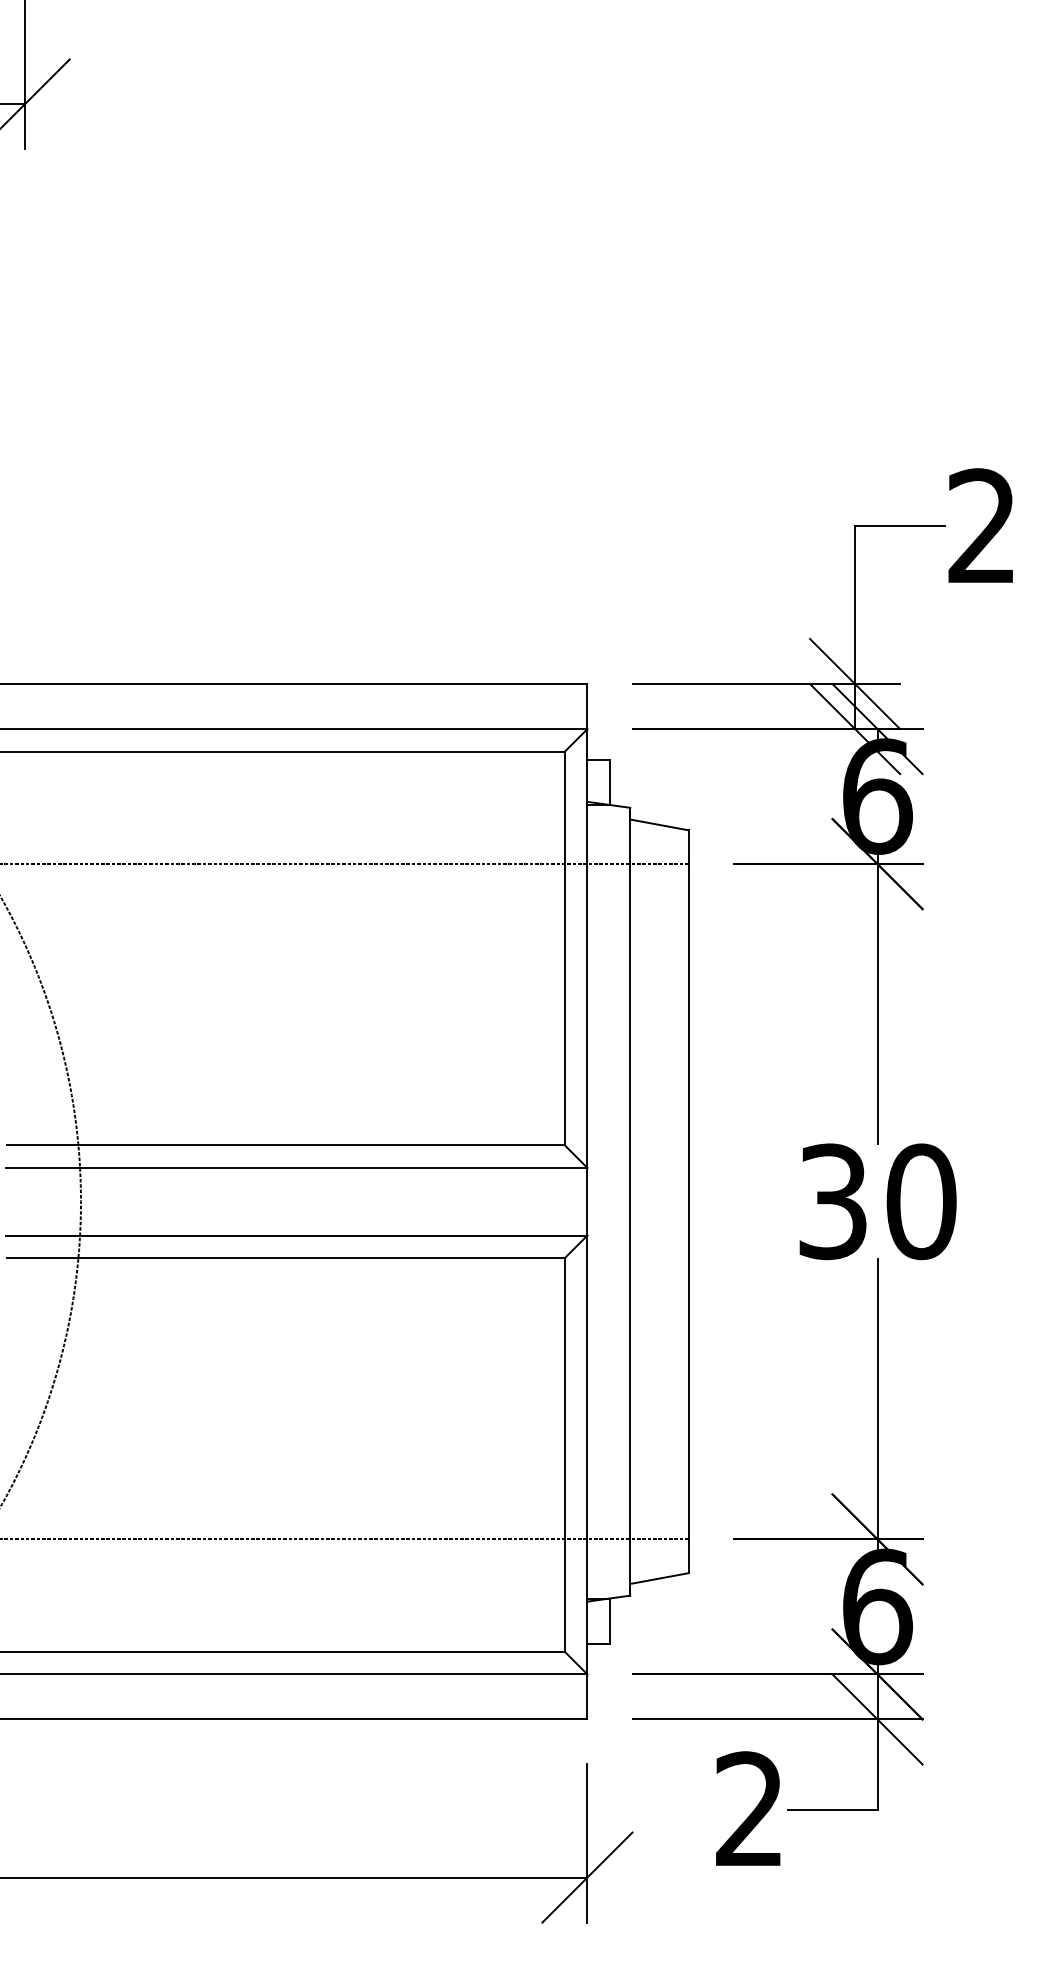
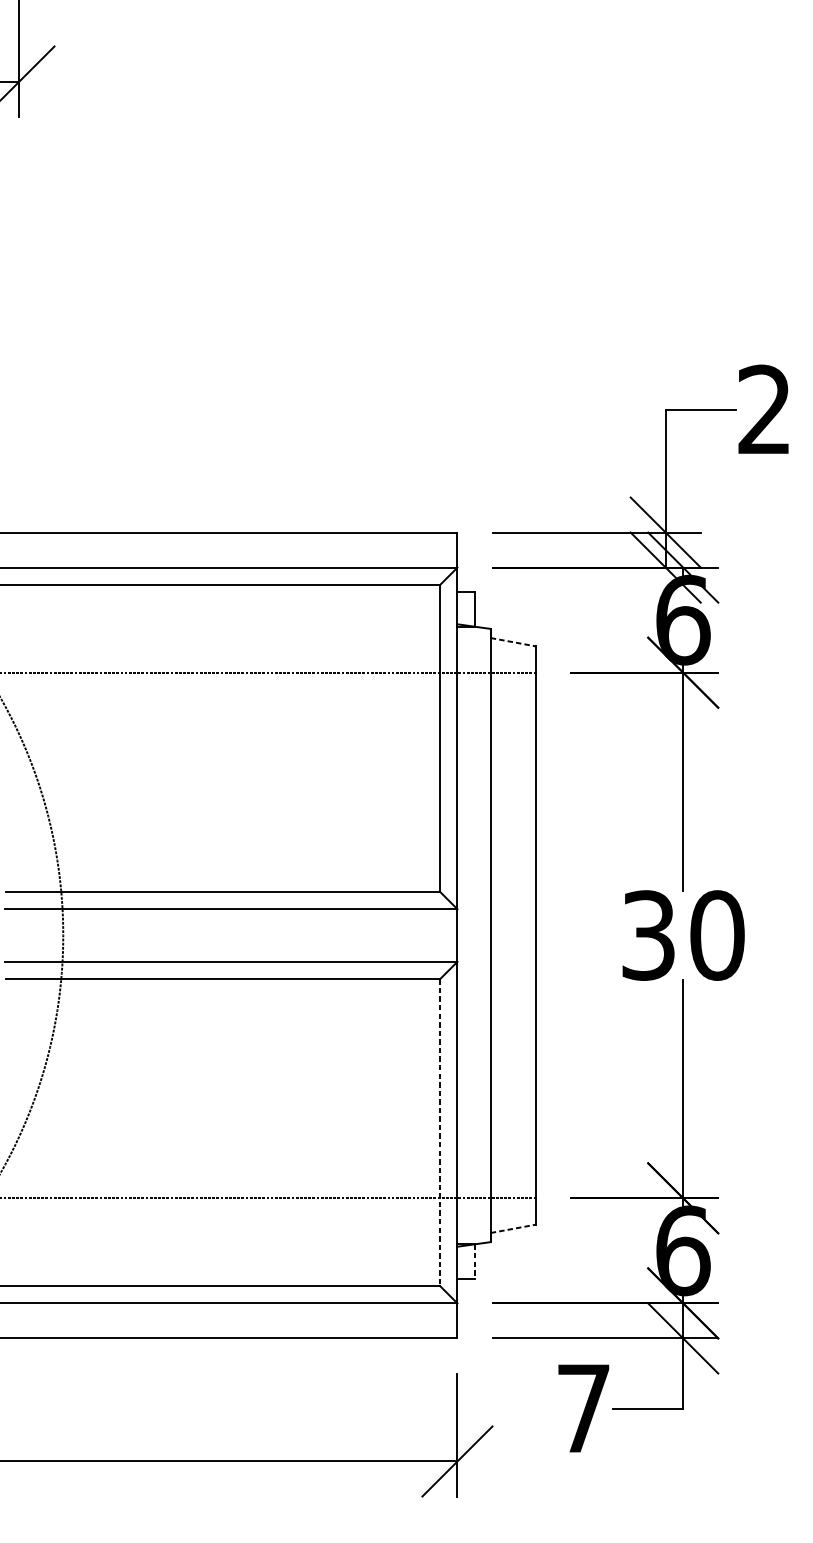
line: (659, 824) -> (513, 641), solid -> dashed
line: (564, 1454) -> (439, 1132), solid -> dashed
line: (659, 1578) -> (513, 1228), solid -> dashed
line: (609, 1621) -> (474, 1262), solid -> dashed
text: (749, 1808) -> (583, 1407), 2 -> 7

